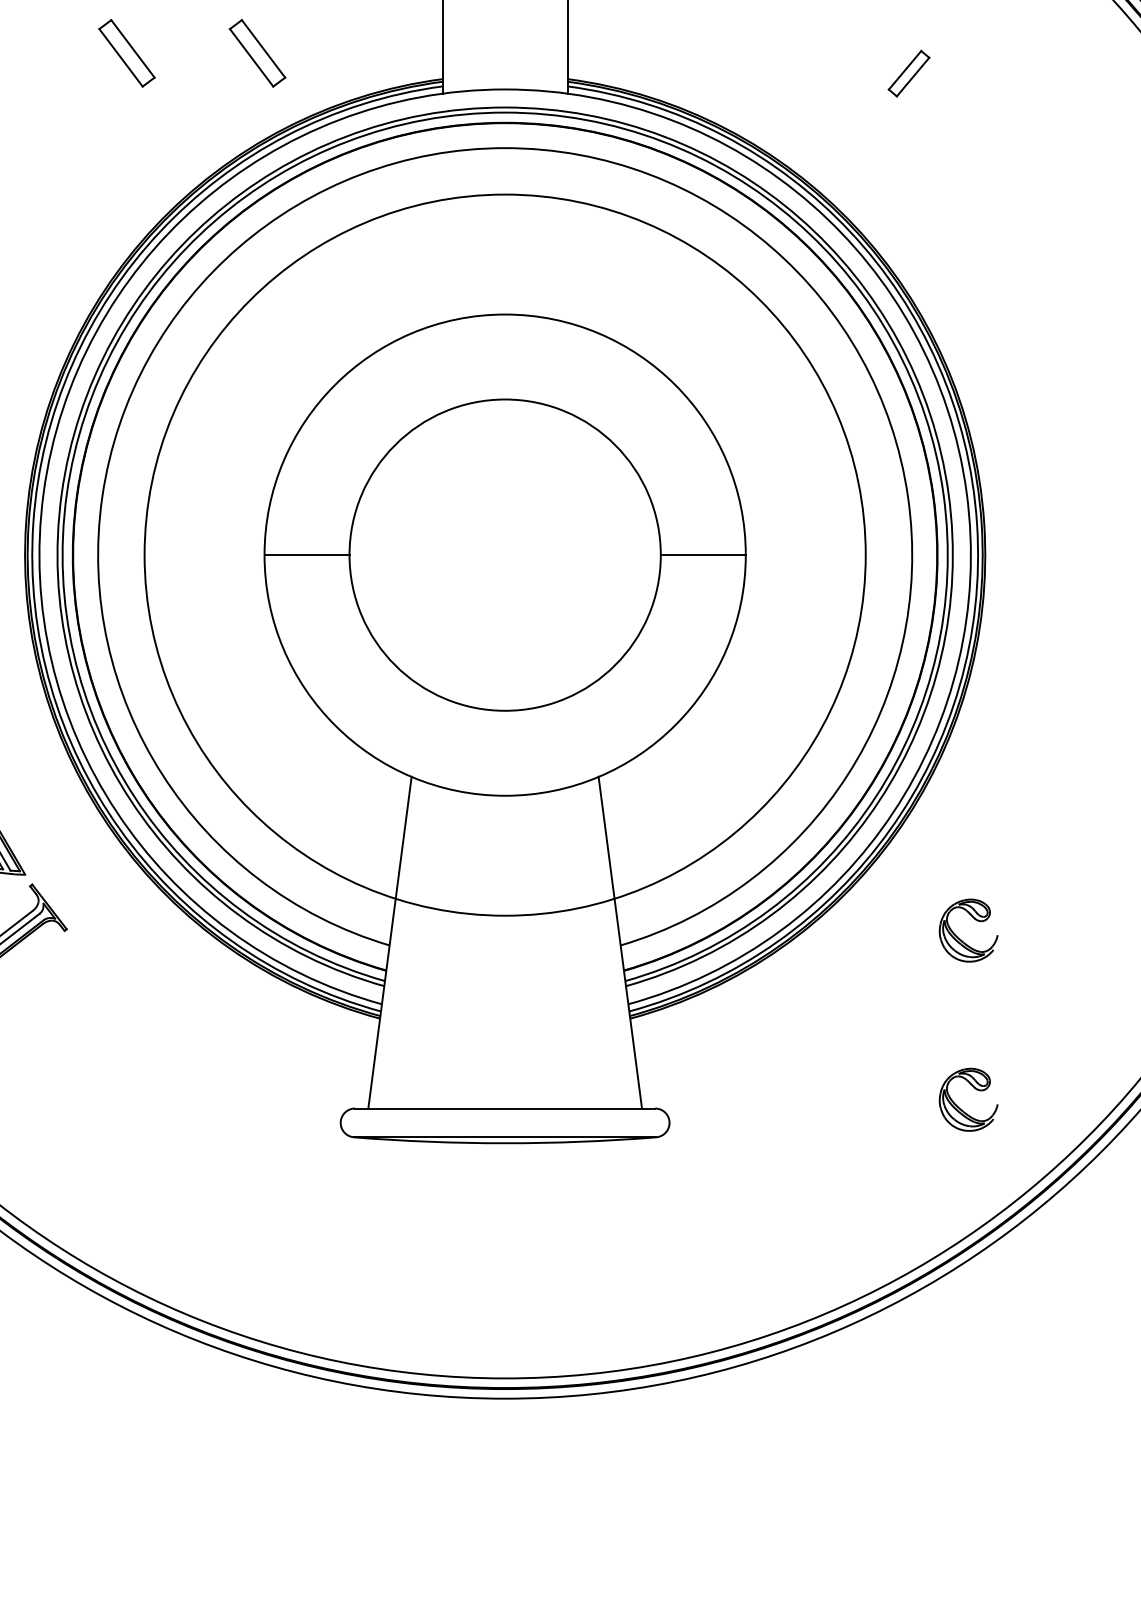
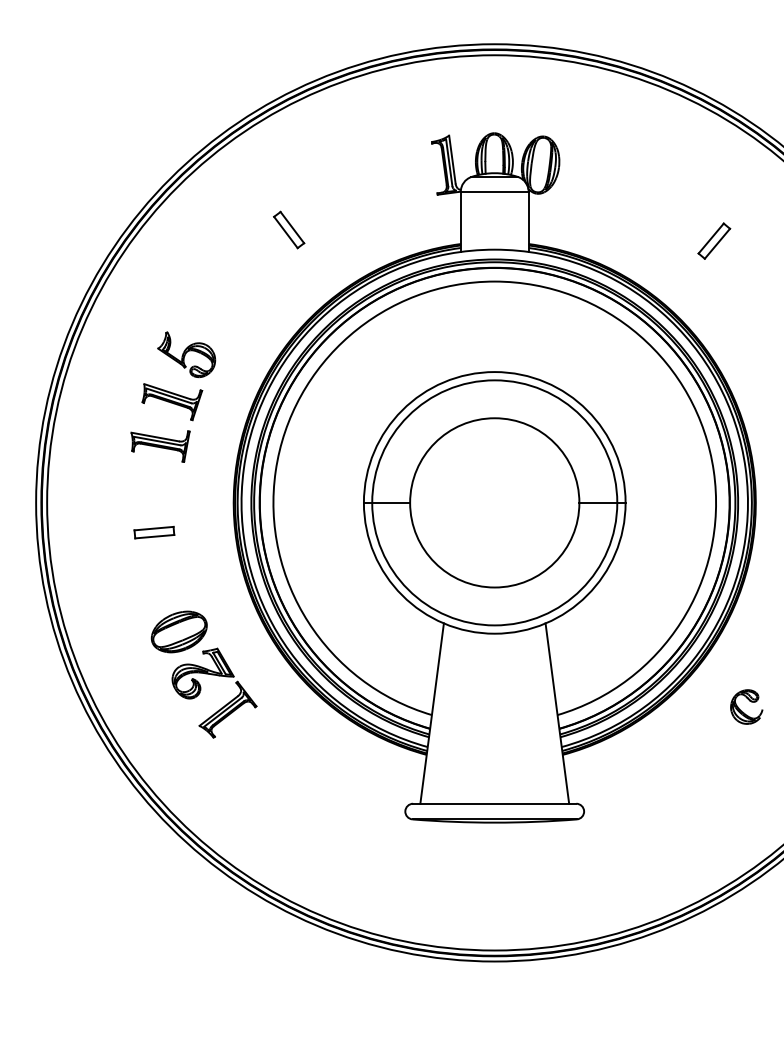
part: (258, 52) -> (360, 229), removed
part: (909, 72) -> (714, 240), size x1.43
circle: (504, 554) -> (494, 502), size x0.62
part: (968, 1098) -> (746, 798), removed

